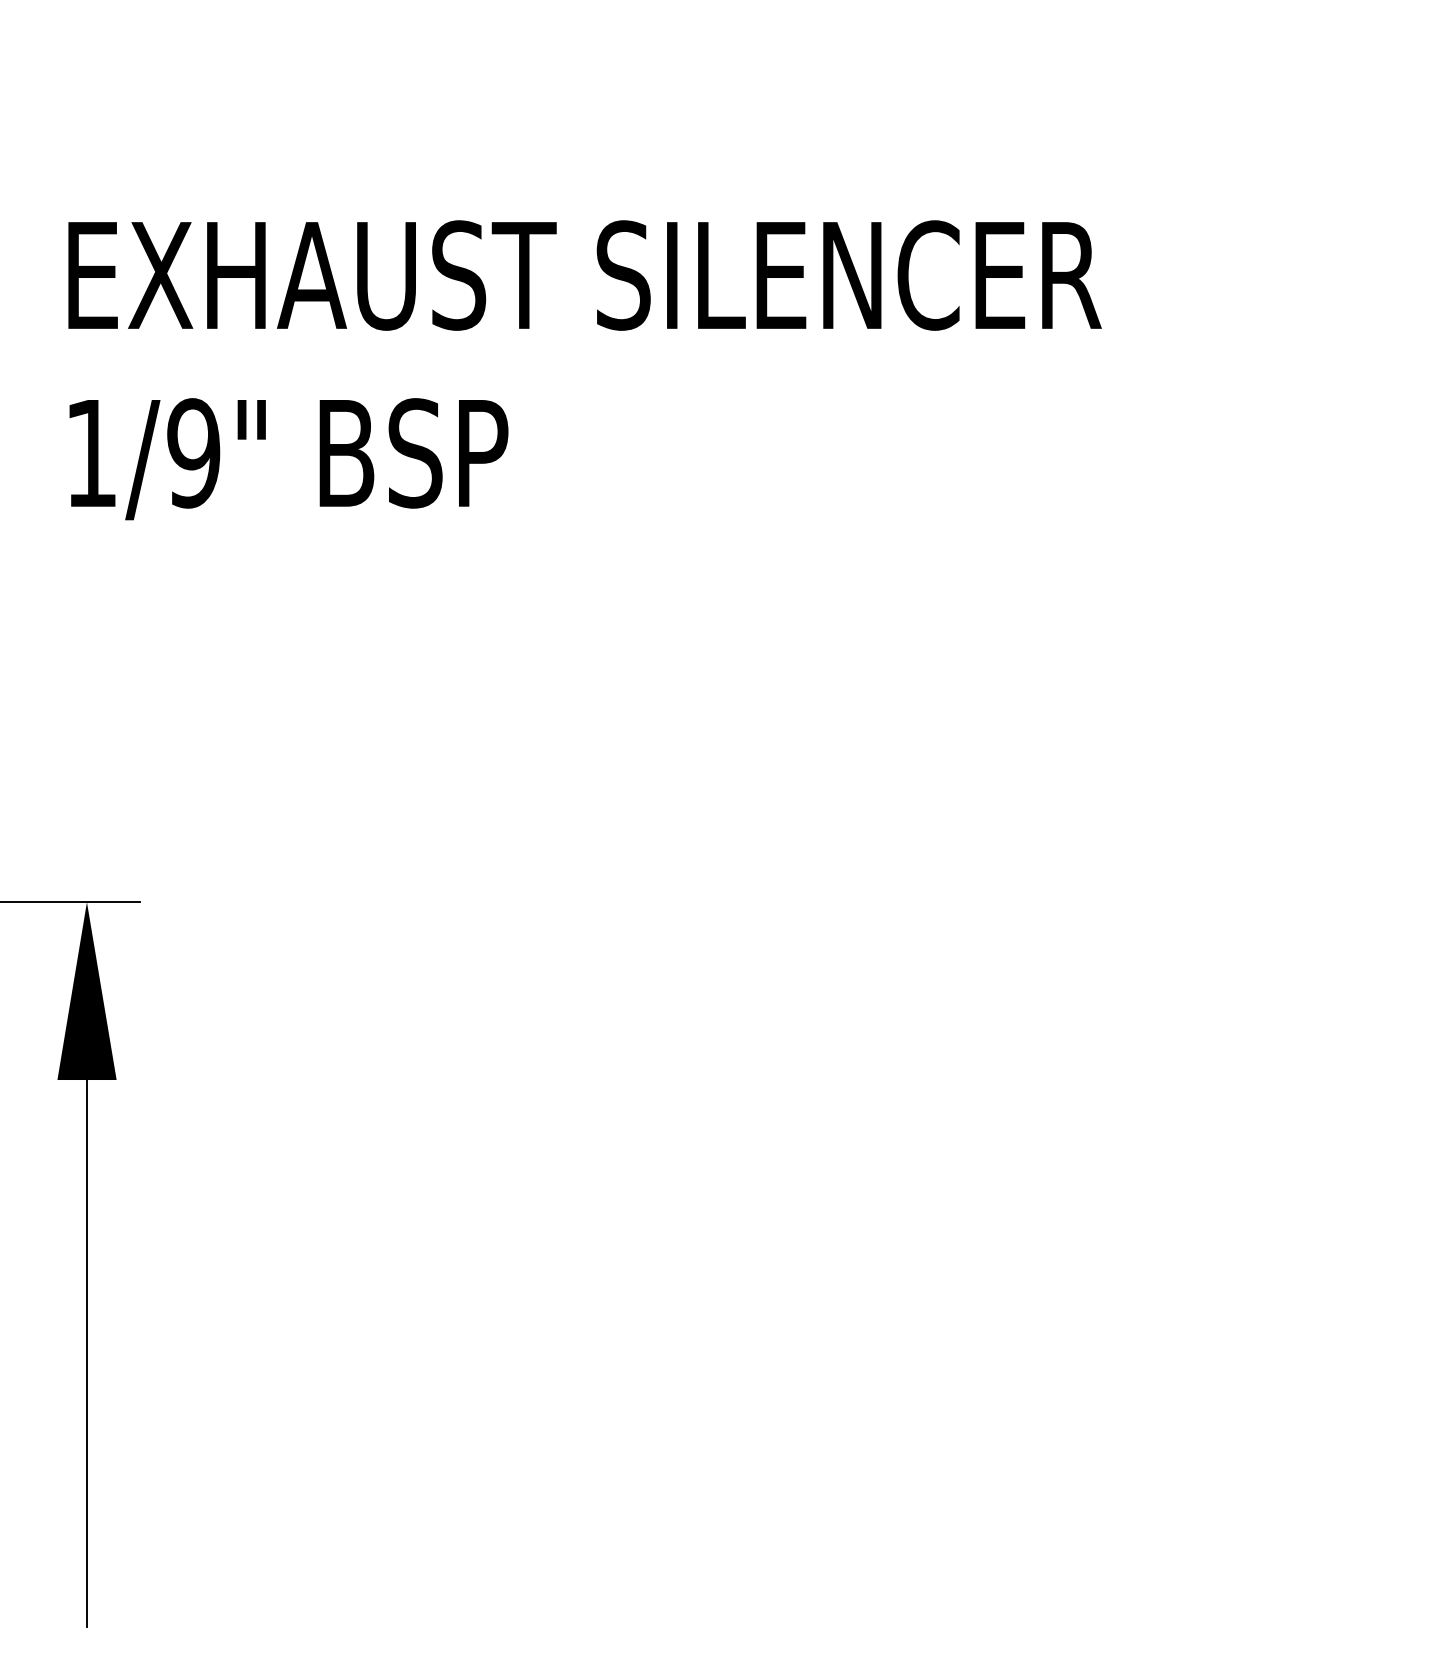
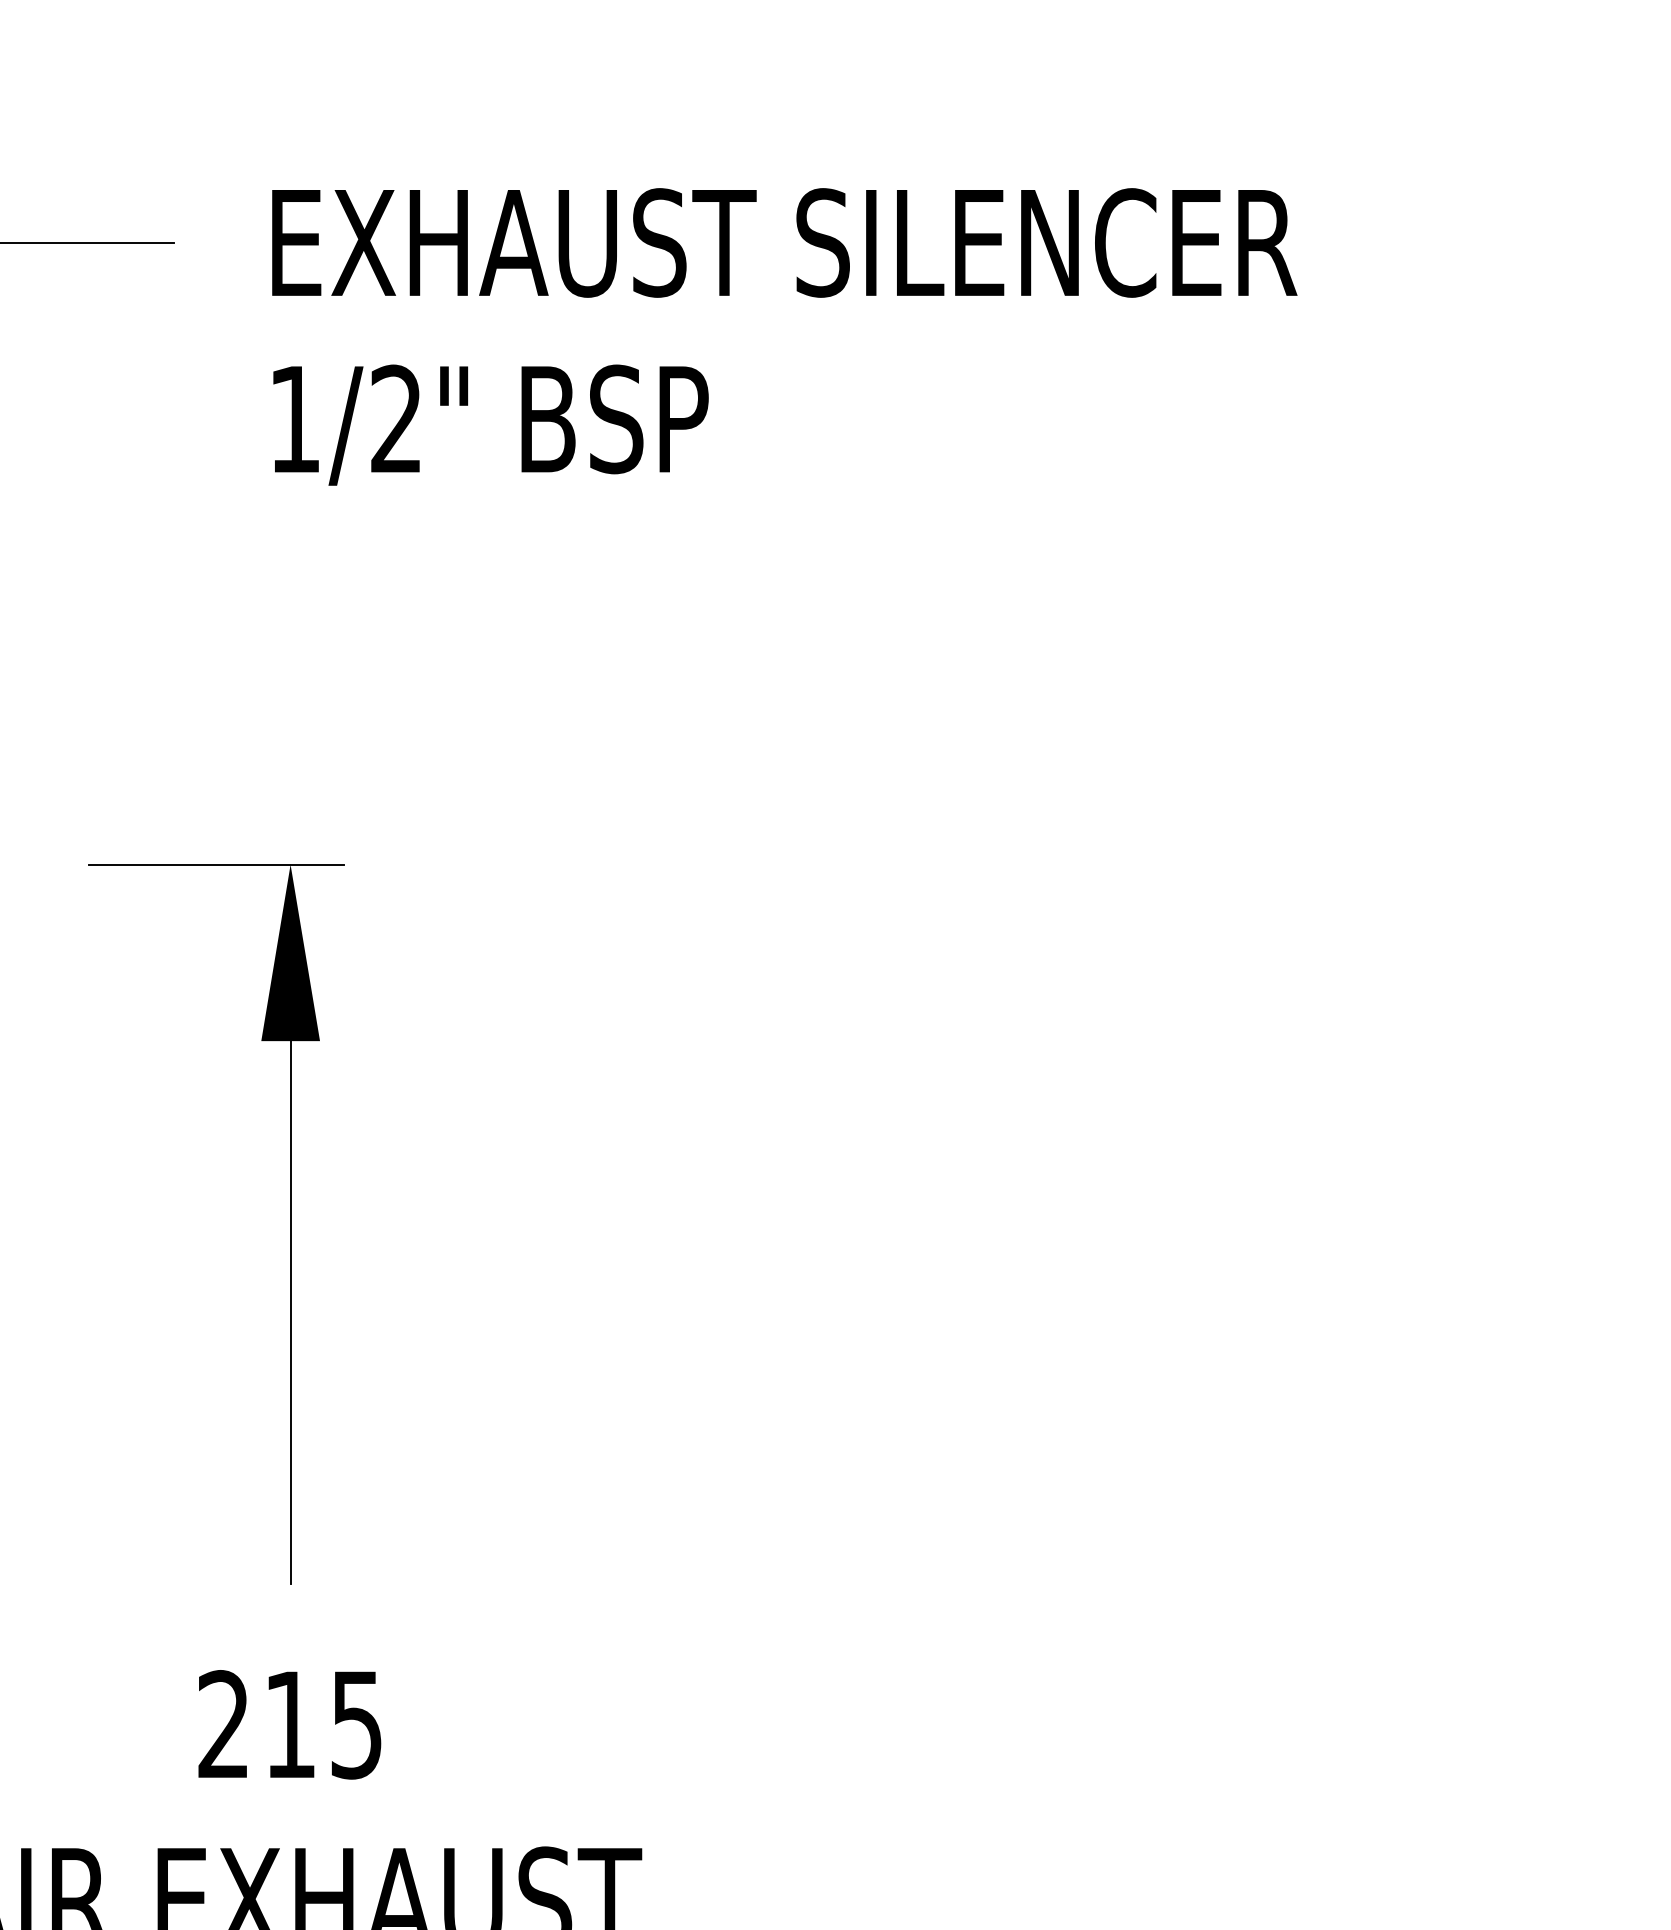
text: (193, 453) -> (396, 419), 1/9" -> 1/2"

